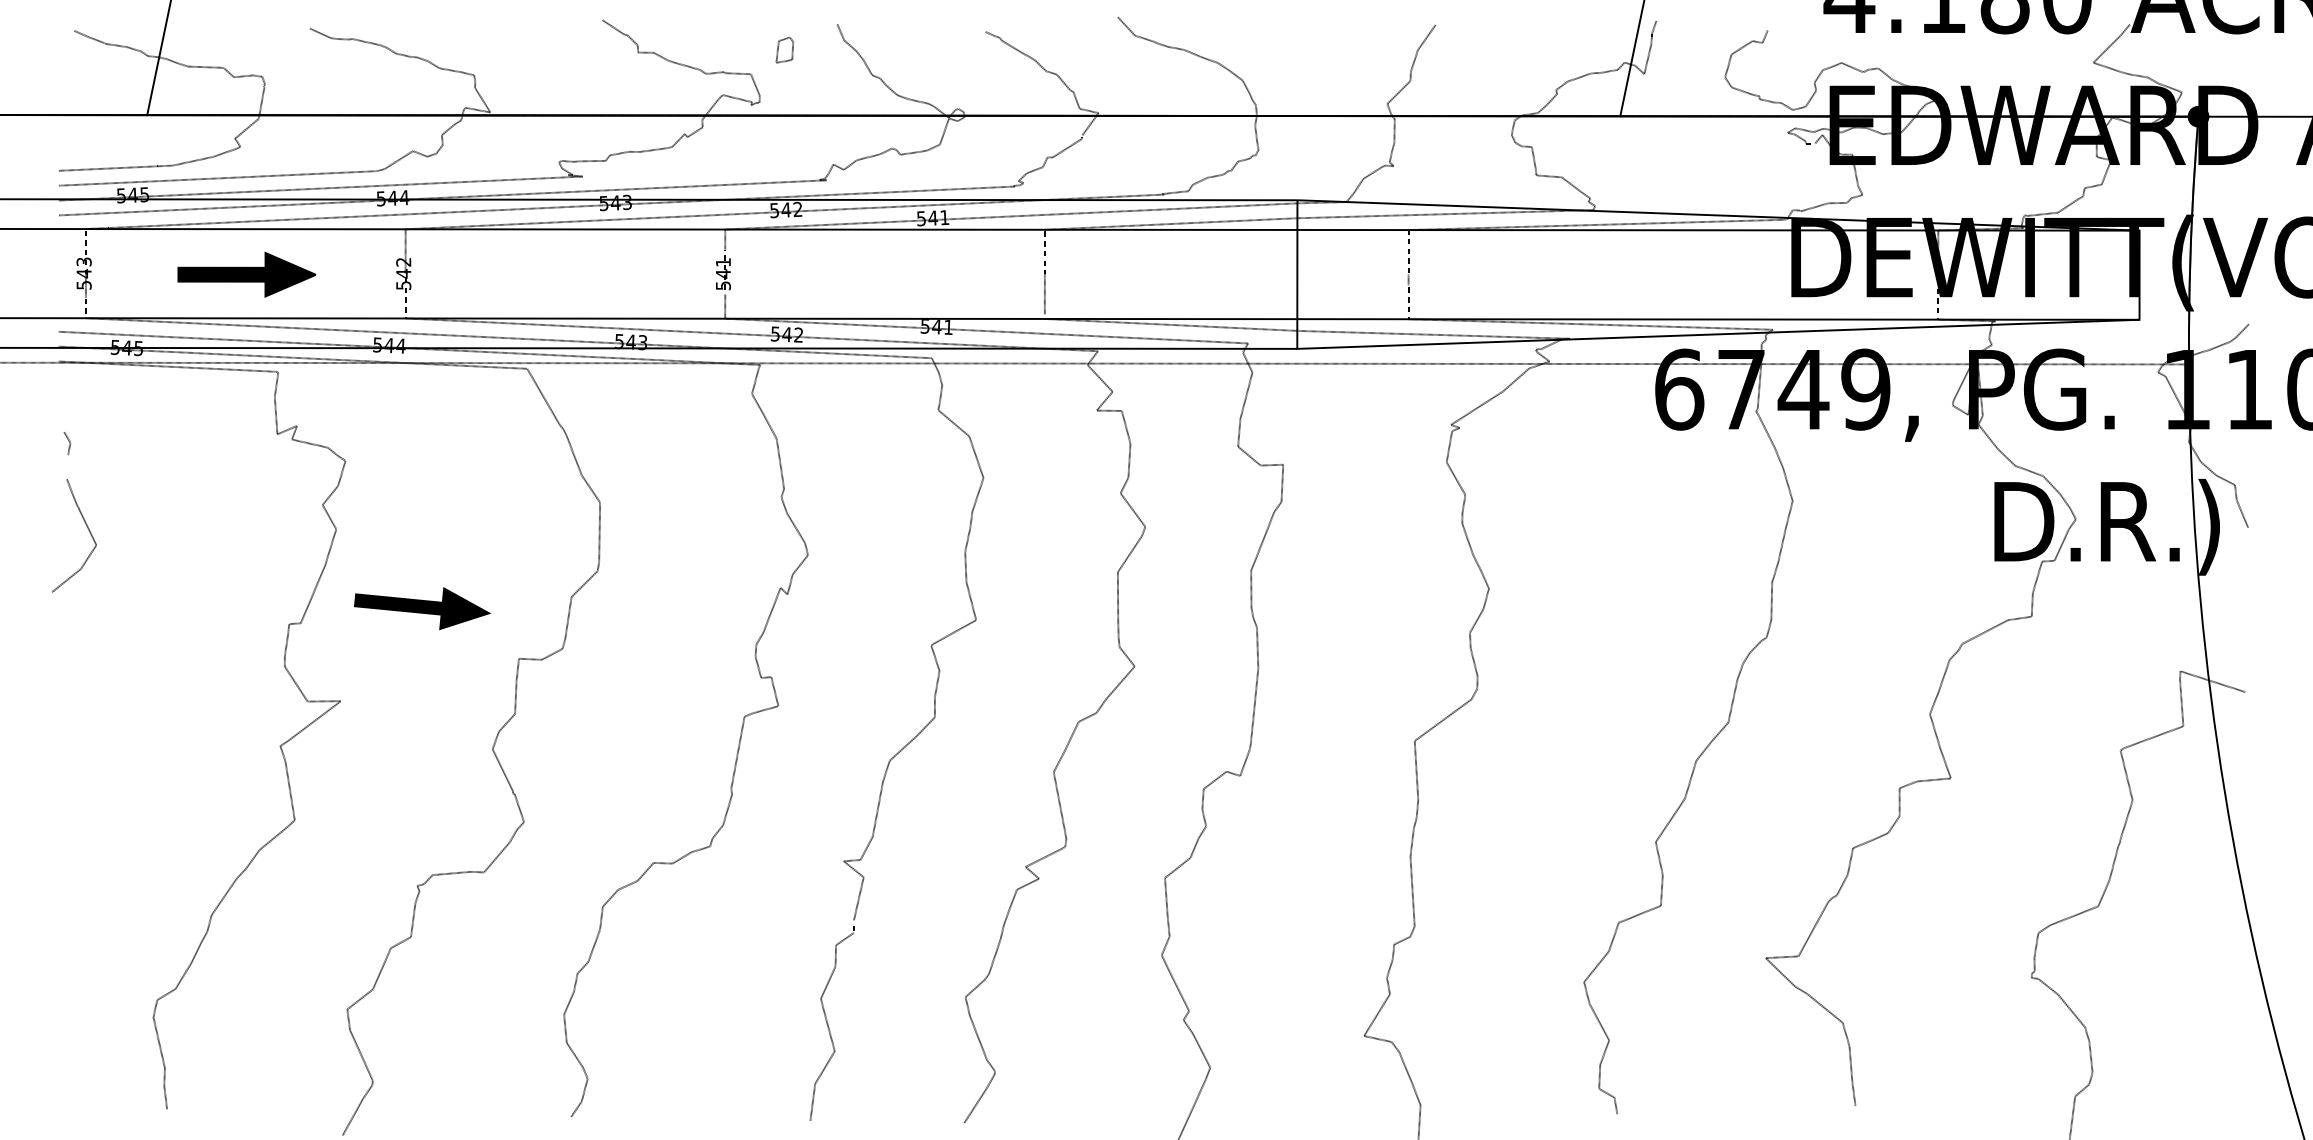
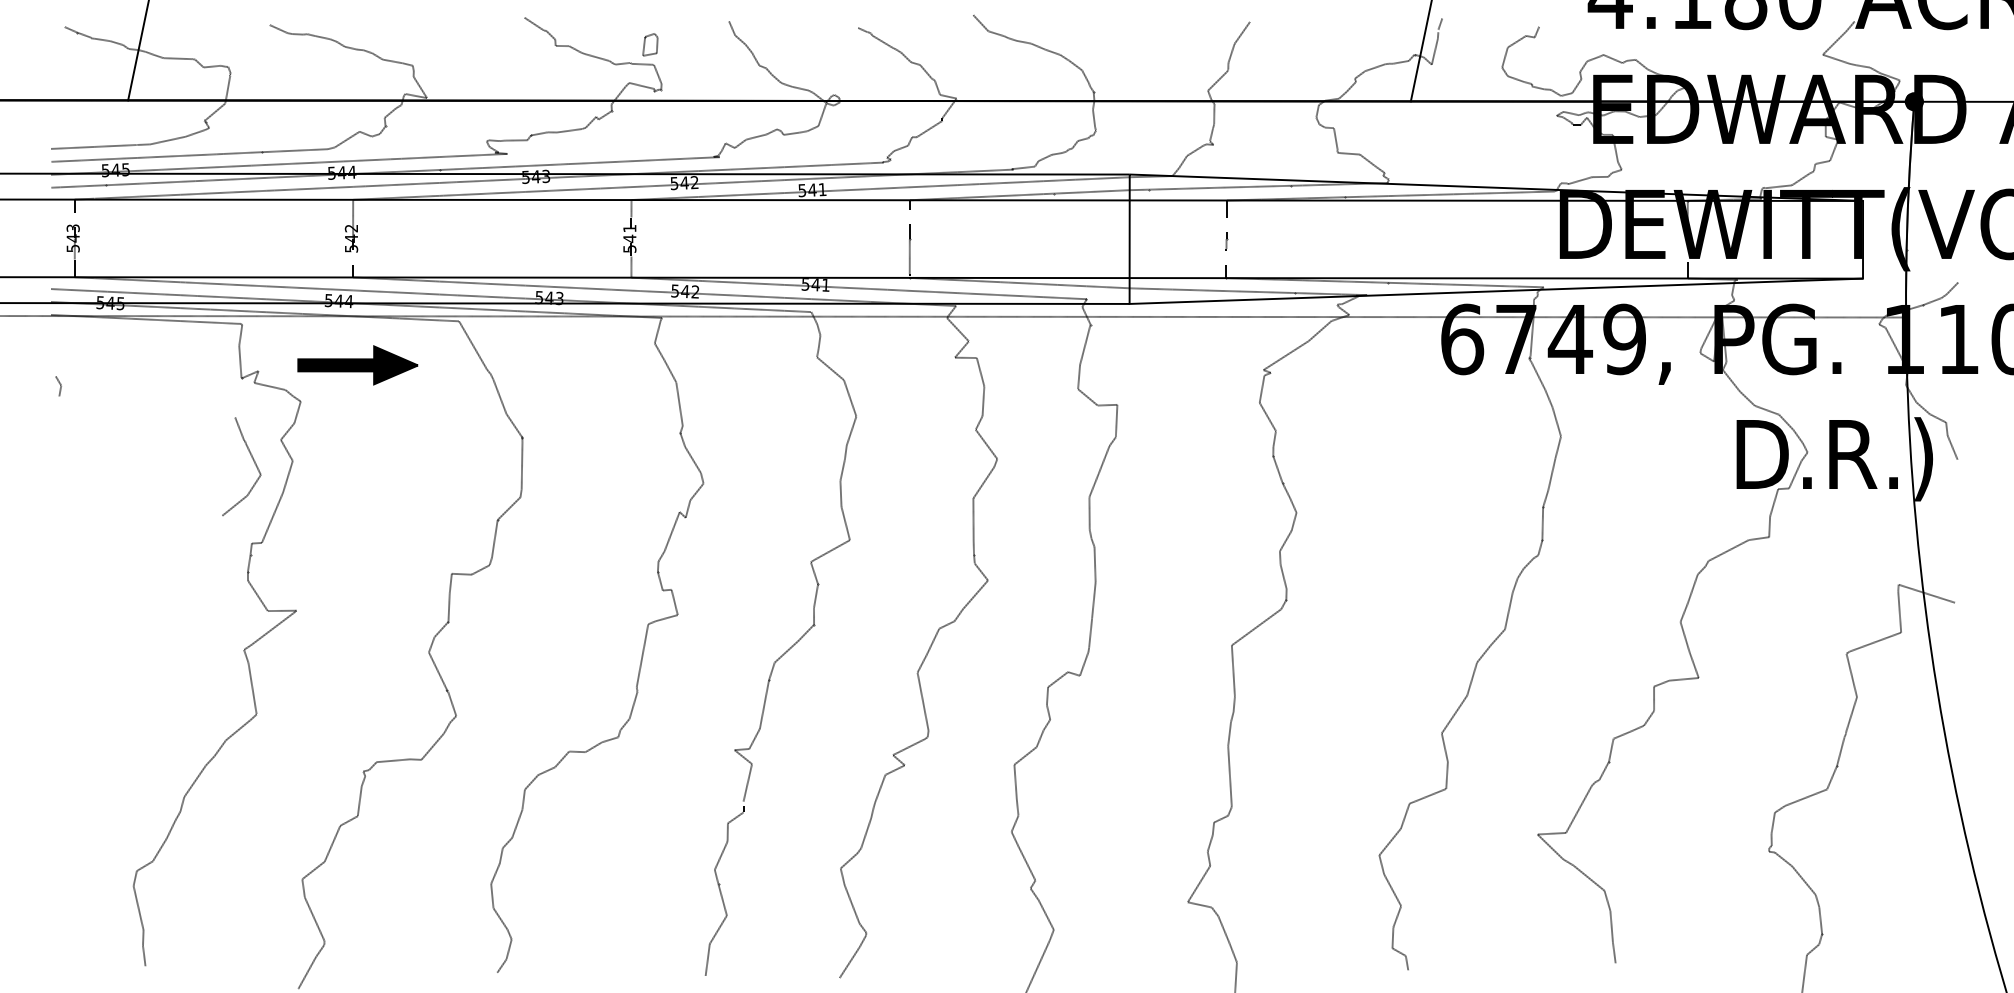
part: (784, 49) -> (650, 44), moved
part: (246, 274) -> (357, 365), moved
curve: (87, 529) -> (253, 461), moved
part: (422, 607) -> (367, 529), removed

